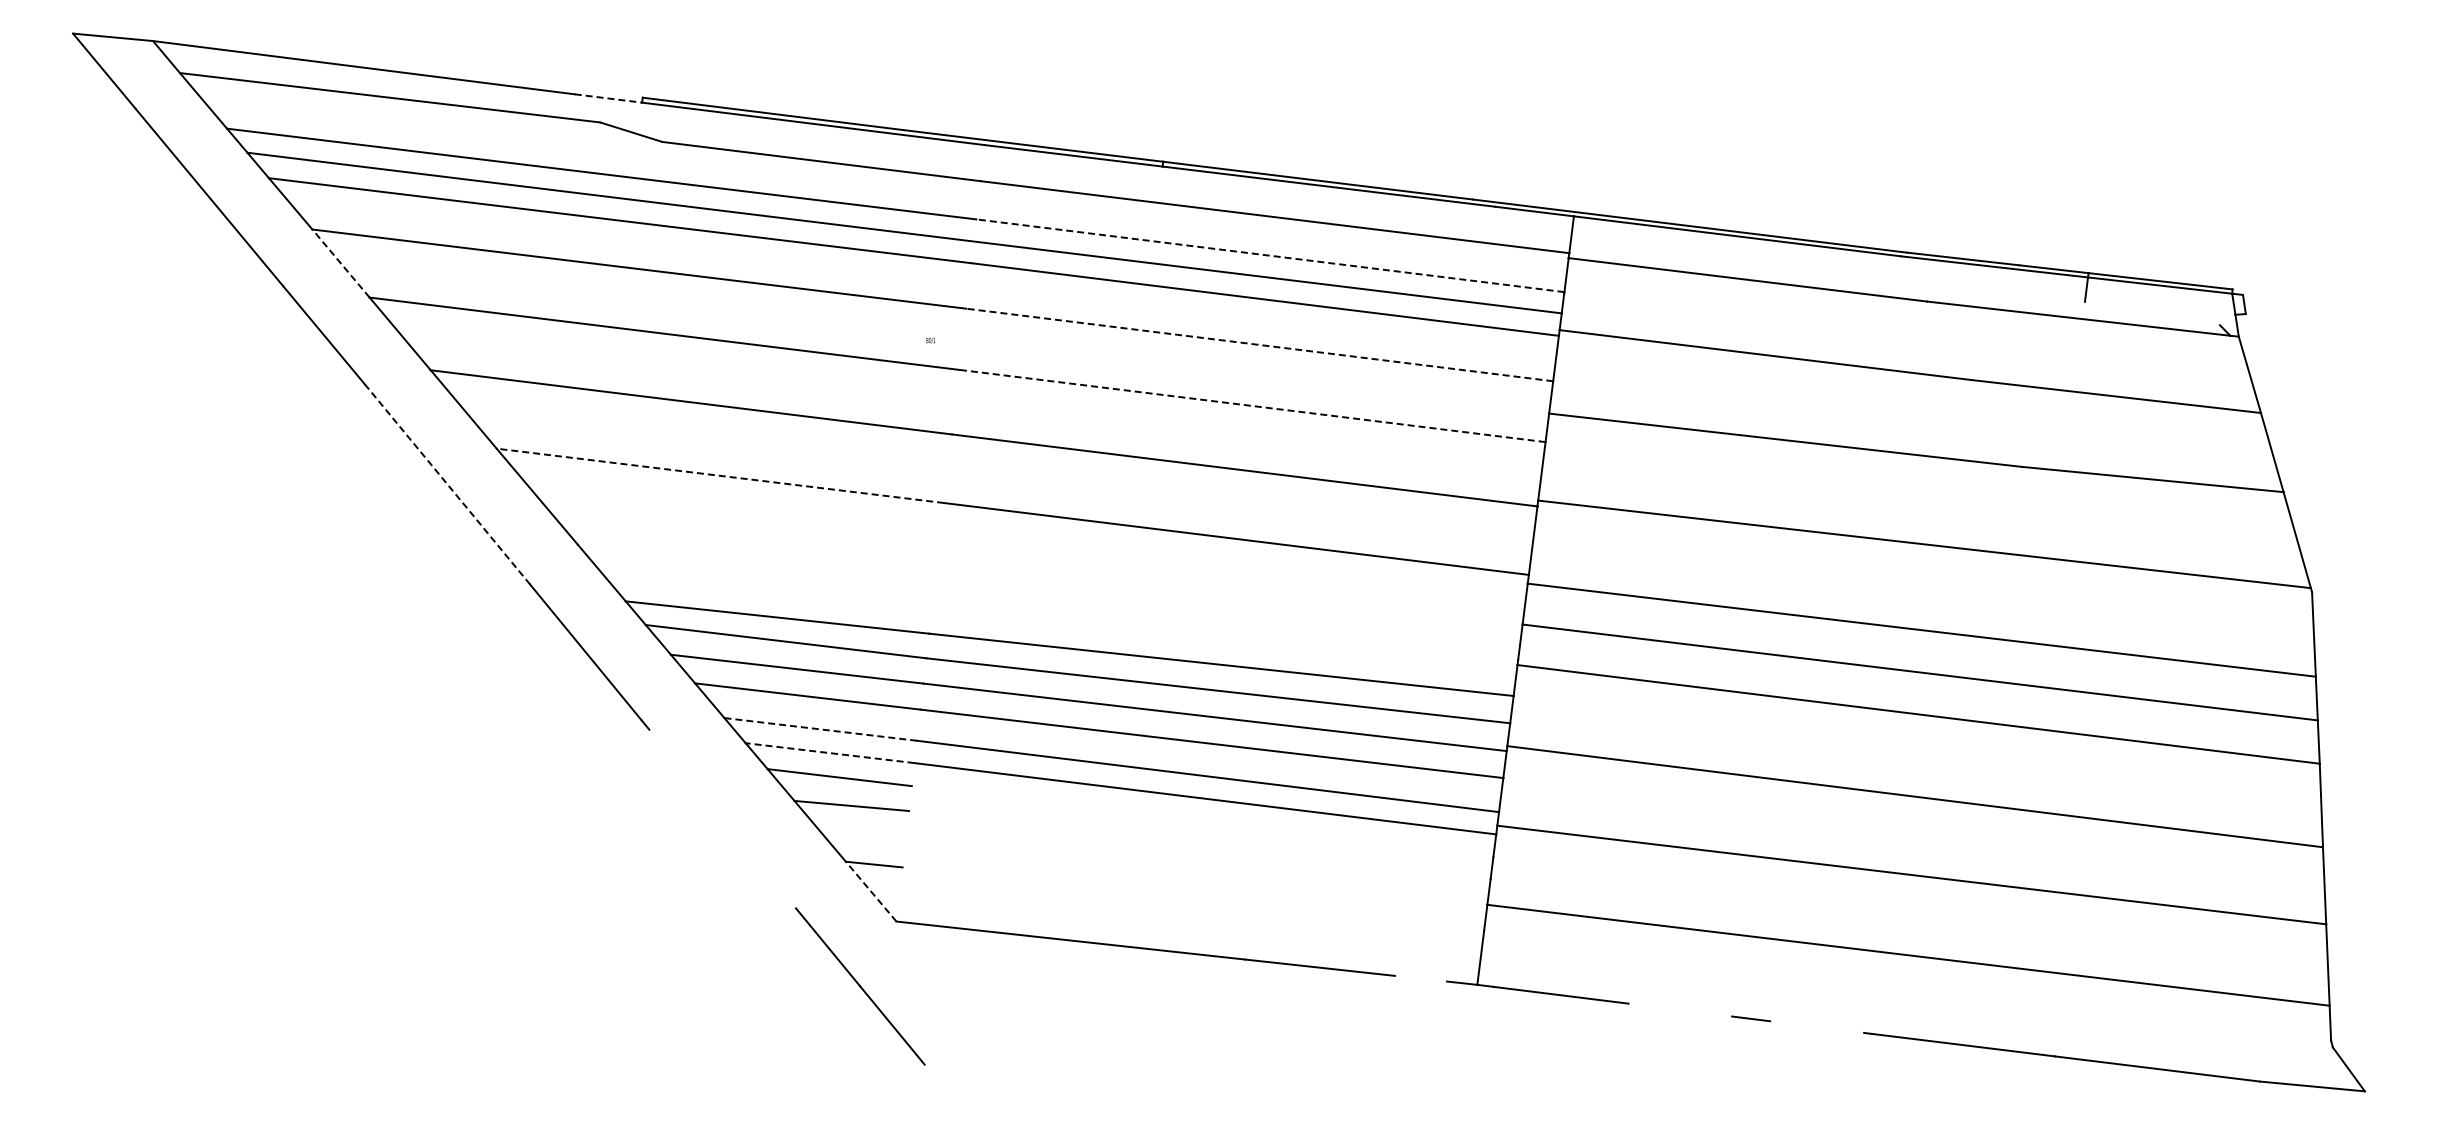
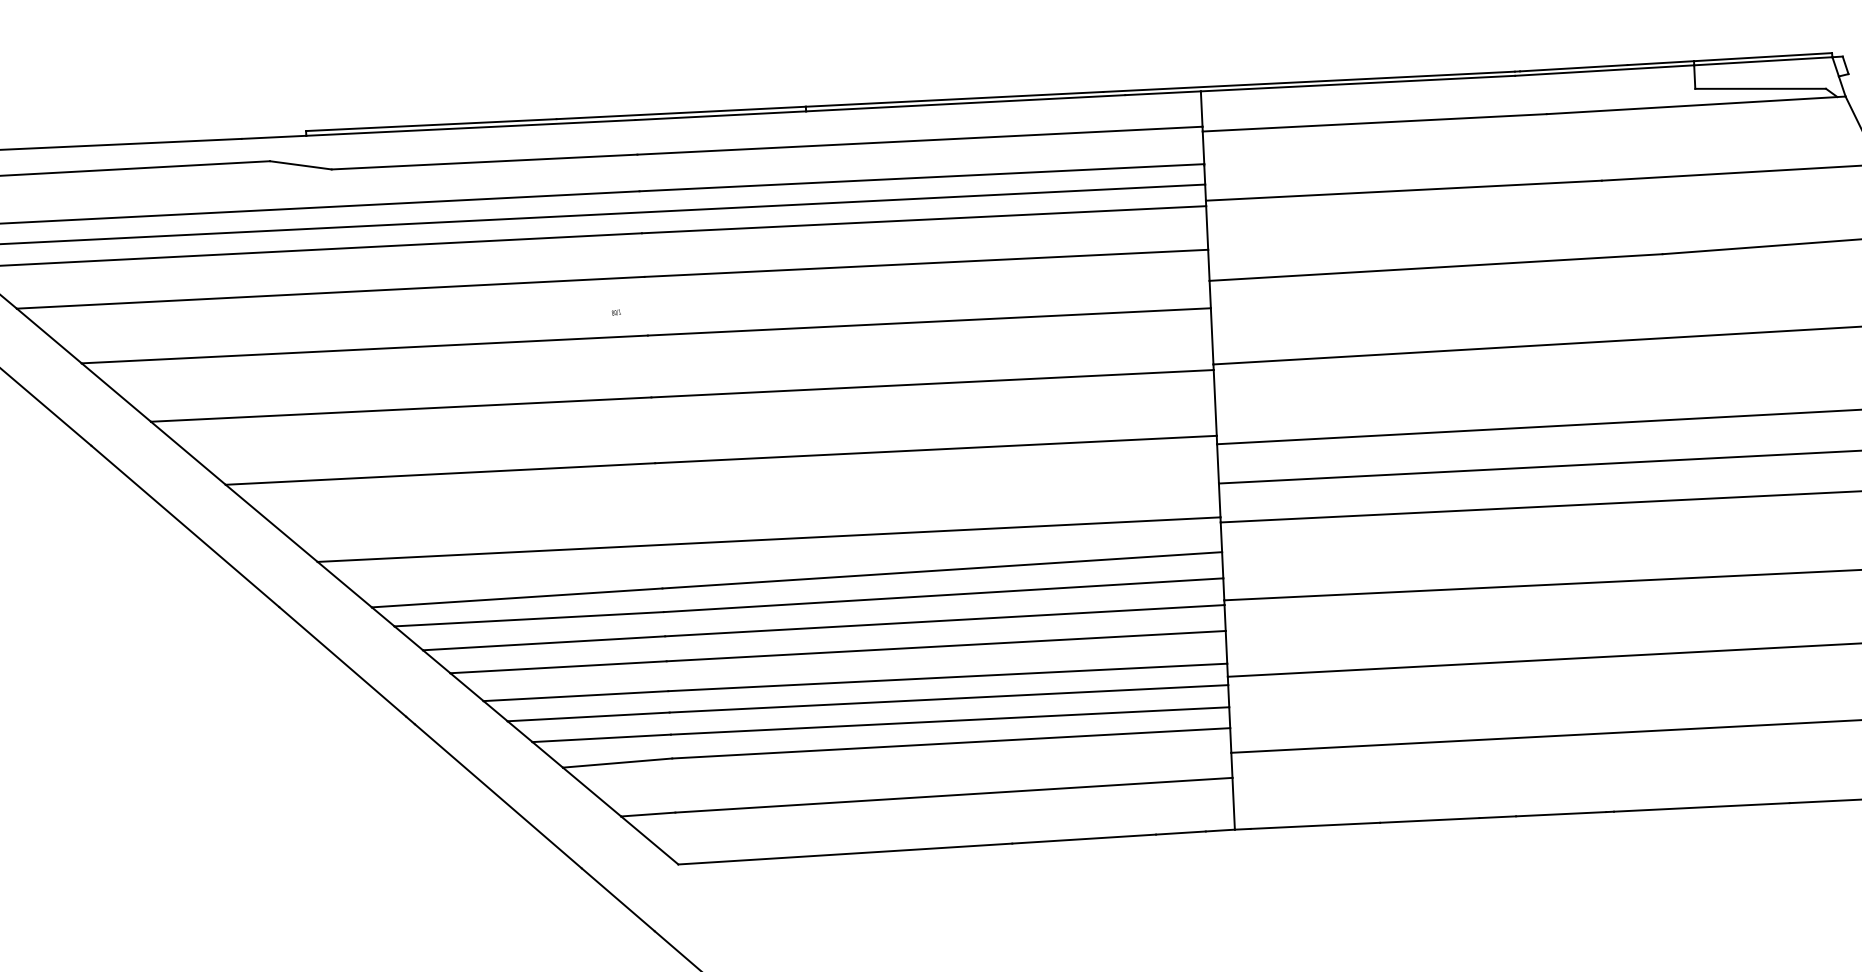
line: (608, 98) -> (273, 137), dashed -> solid
line: (1269, 255) -> (920, 177), dashed -> solid
line: (340, 263) -> (48, 336), dashed -> solid
line: (2151, 313) -> (1759, 88), added
line: (1259, 344) -> (926, 262), dashed -> solid
line: (1251, 405) -> (928, 321), dashed -> solid
line: (719, 475) -> (439, 473), dashed -> solid
line: (447, 484) -> (185, 526), dashed -> solid
line: (1047, 601) -> (768, 539), added
line: (820, 729) -> (575, 696), dashed -> solid
line: (830, 753) -> (589, 717), dashed -> solid
line: (722, 818) -> (498, 795), added
line: (1202, 821) -> (949, 720), added
line: (1199, 845) -> (950, 743), added
line: (870, 891) -> (649, 840), dashed -> solid
line: (1193, 898) -> (953, 794), added
line: (1421, 978) -> (1181, 832), added
line: (1680, 1009) -> (1429, 819), added
line: (1817, 1026) -> (1561, 813), added

